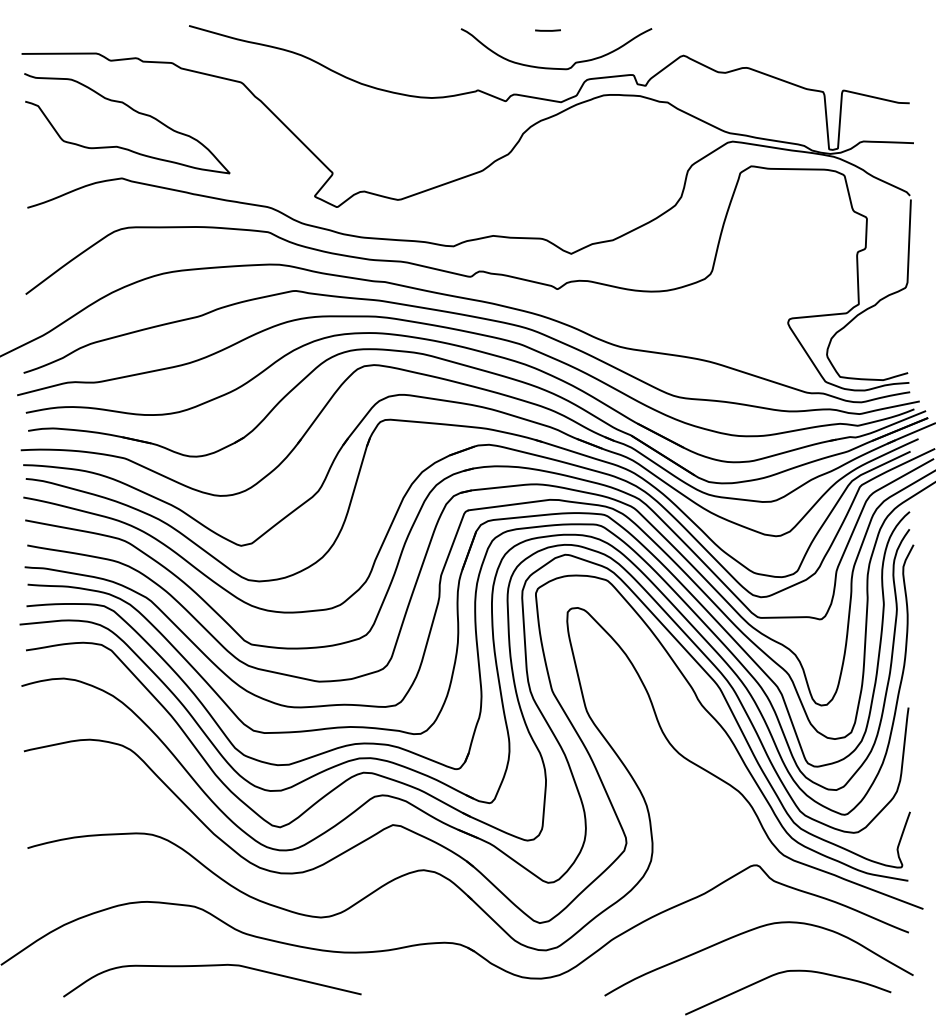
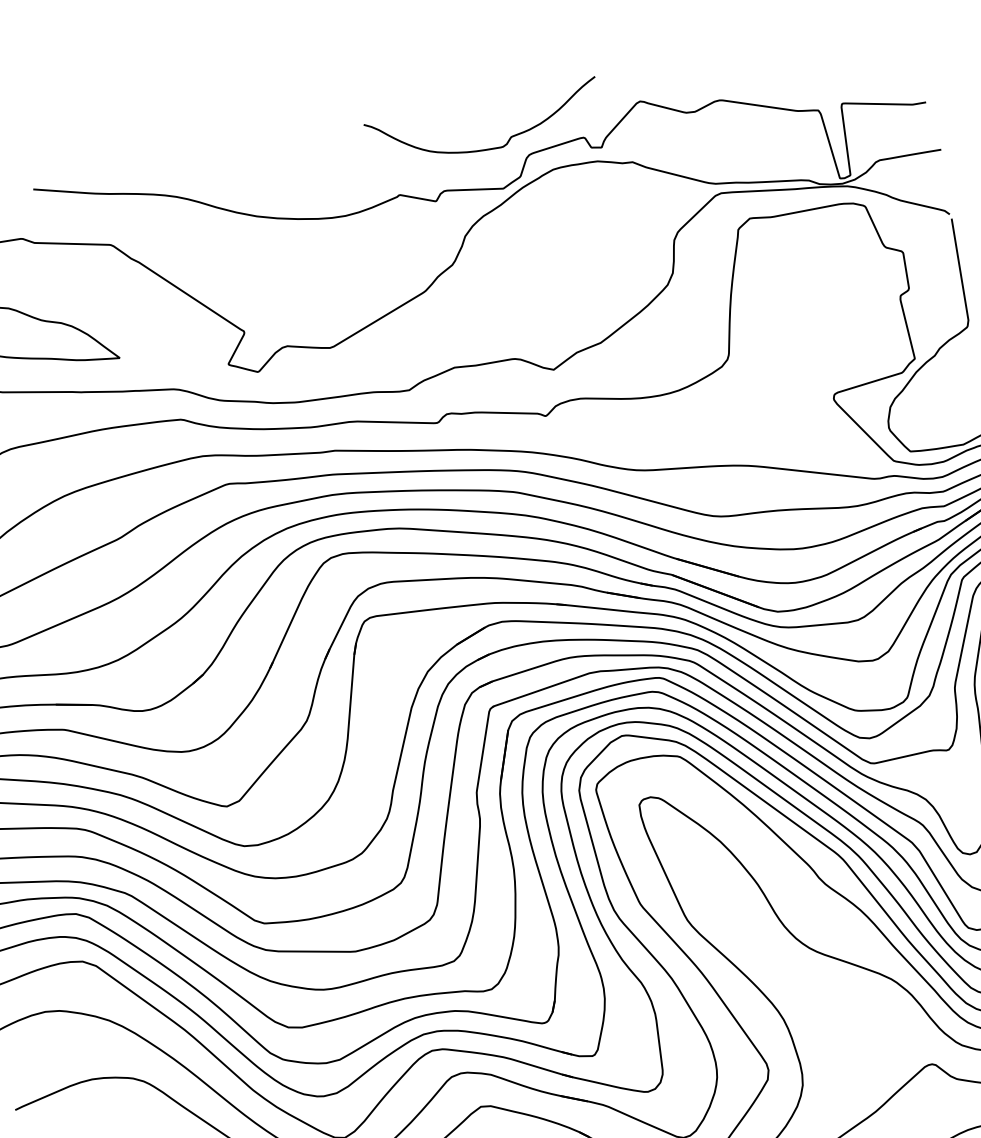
line: (547, 30) -> (468, 105), removed

